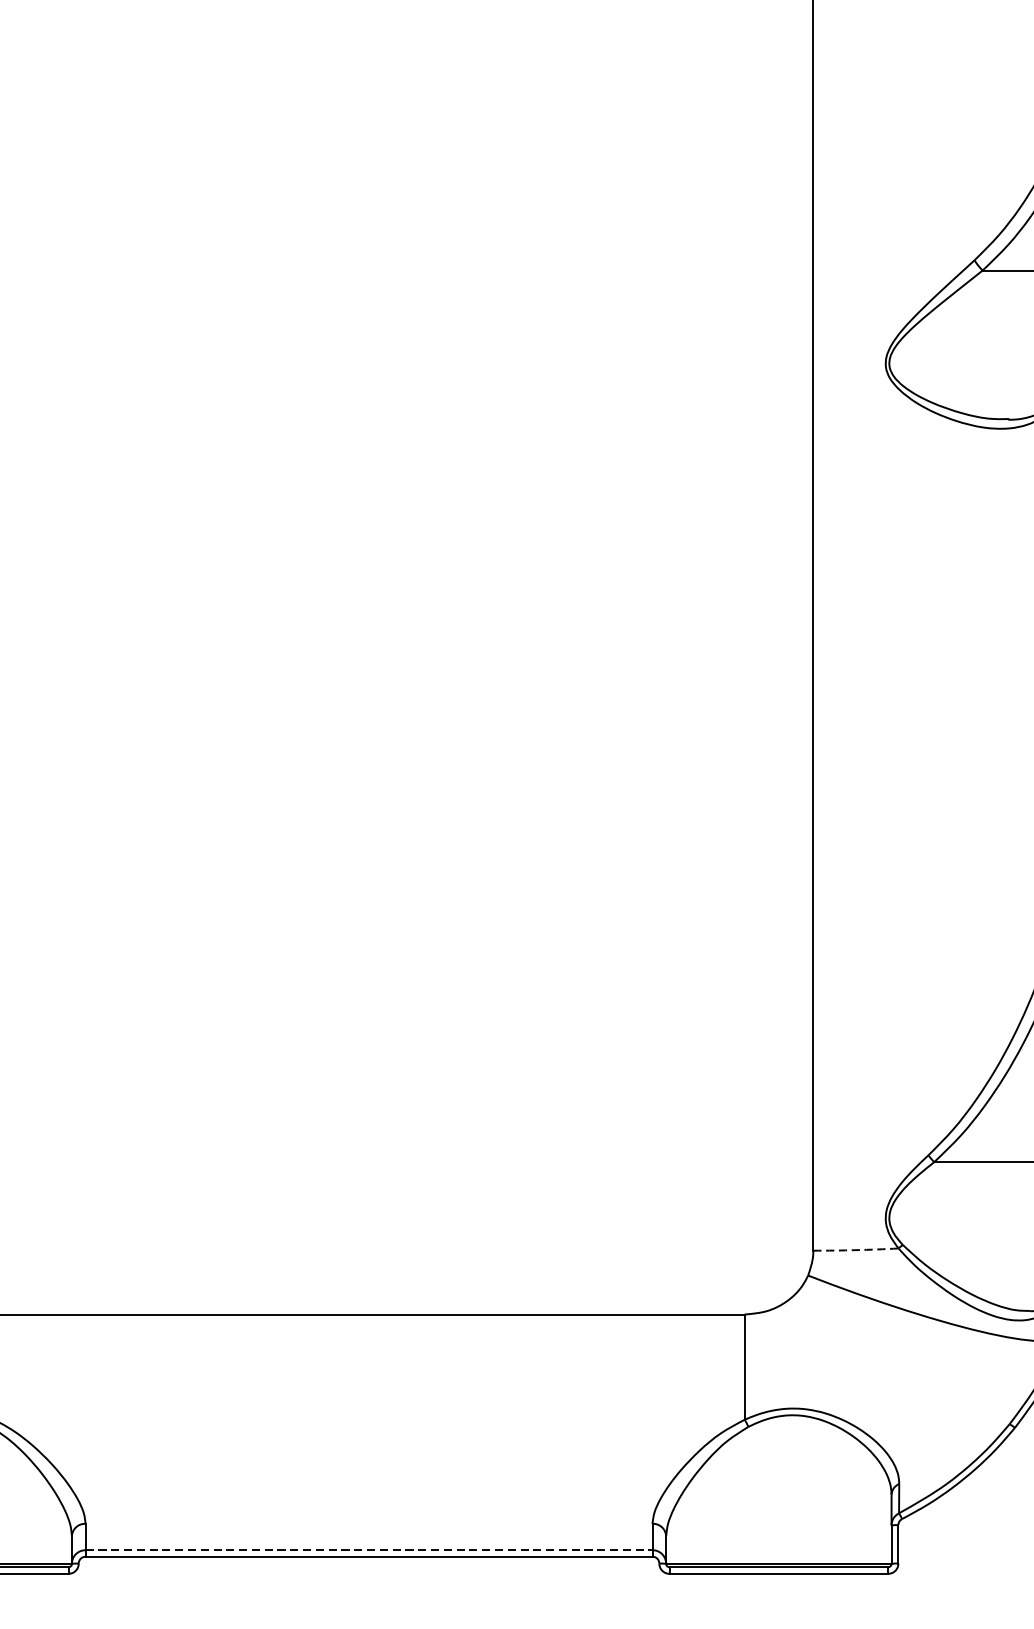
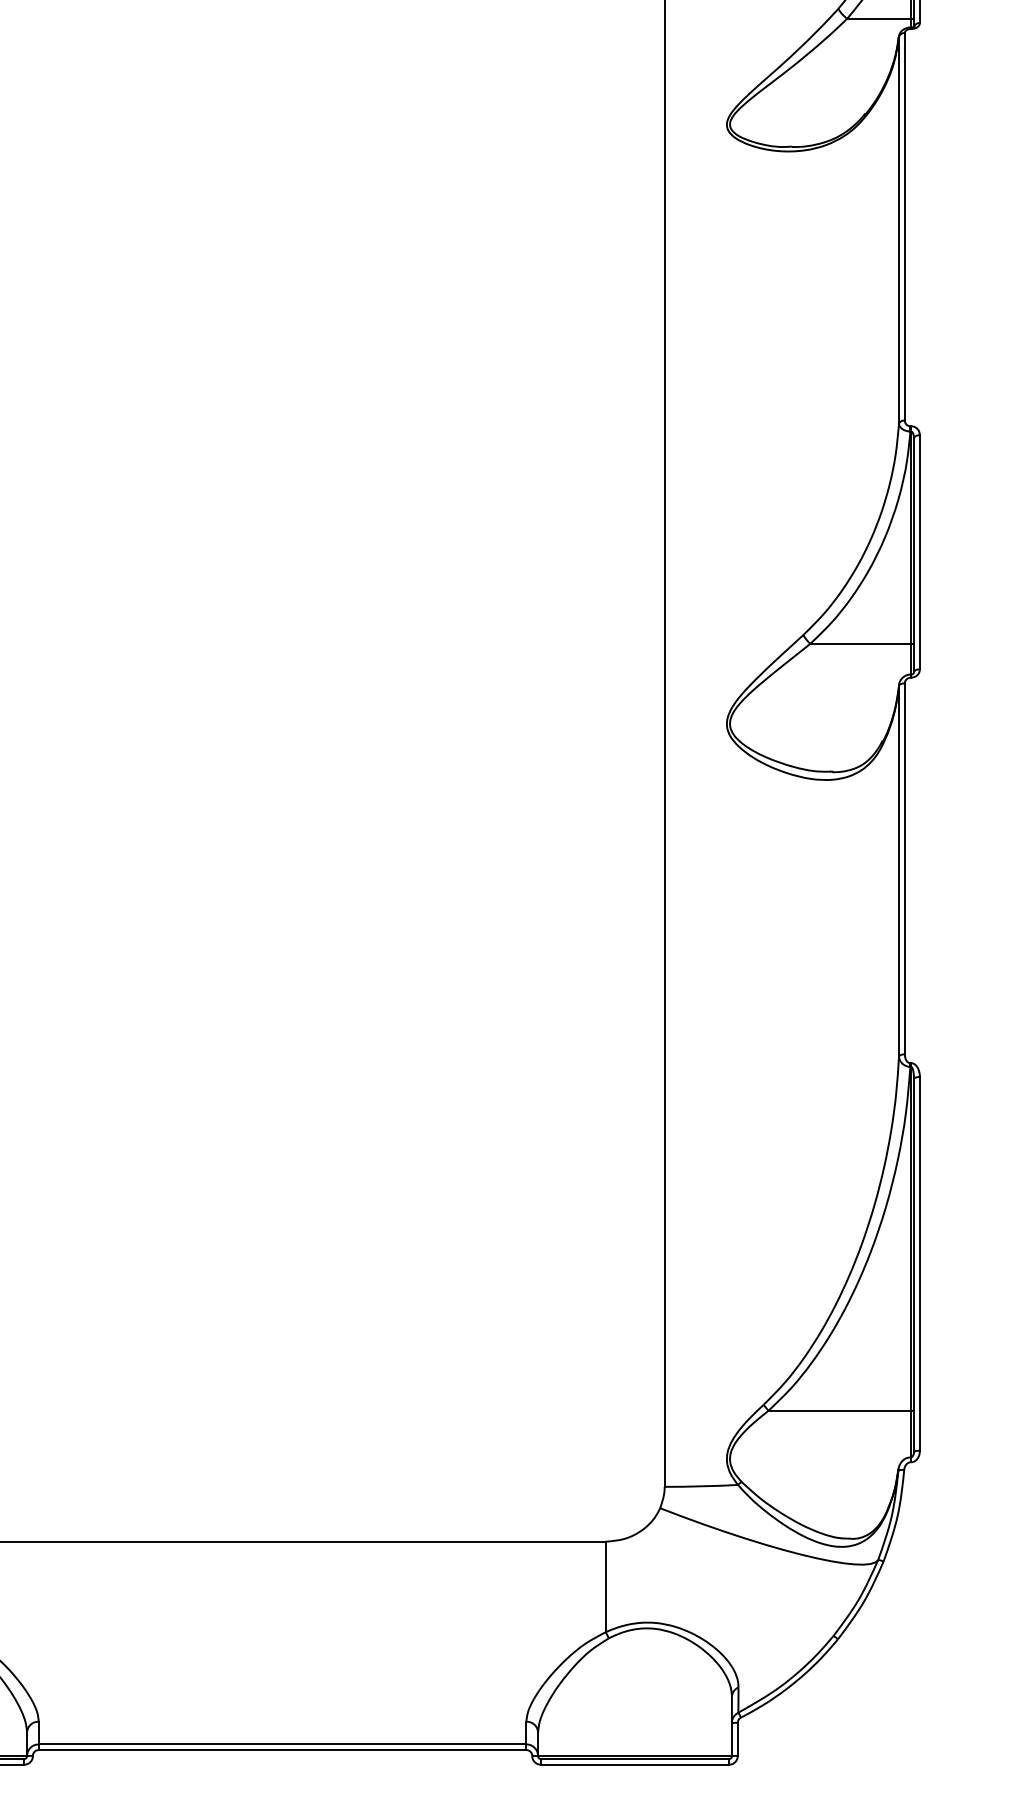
arc: (856, 1250) -> (701, 1486), dashed -> solid
line: (368, 1550) -> (282, 1744), dashed -> solid

